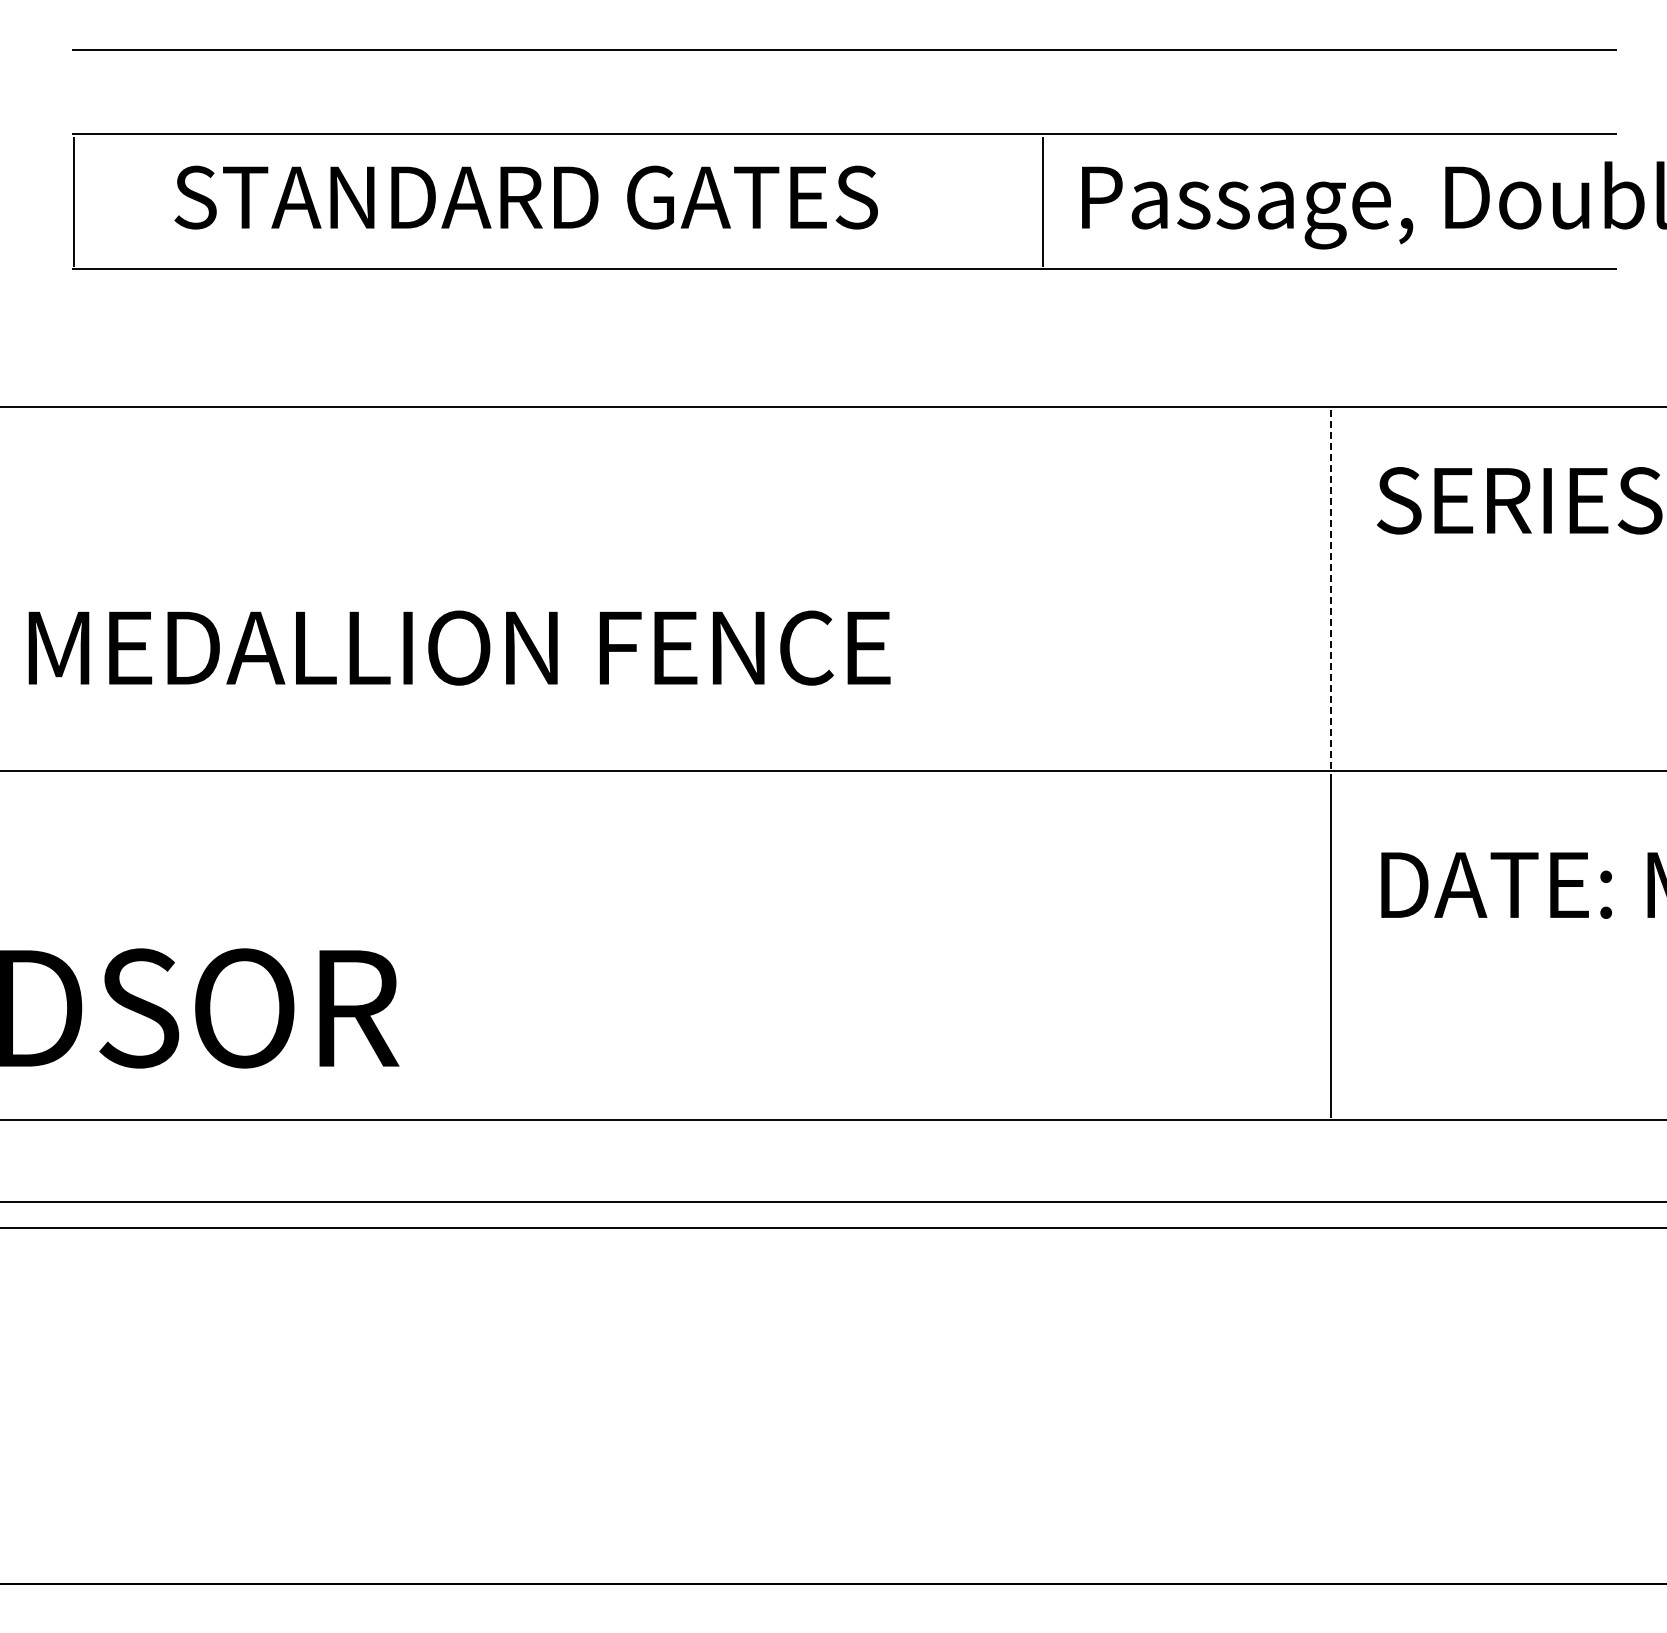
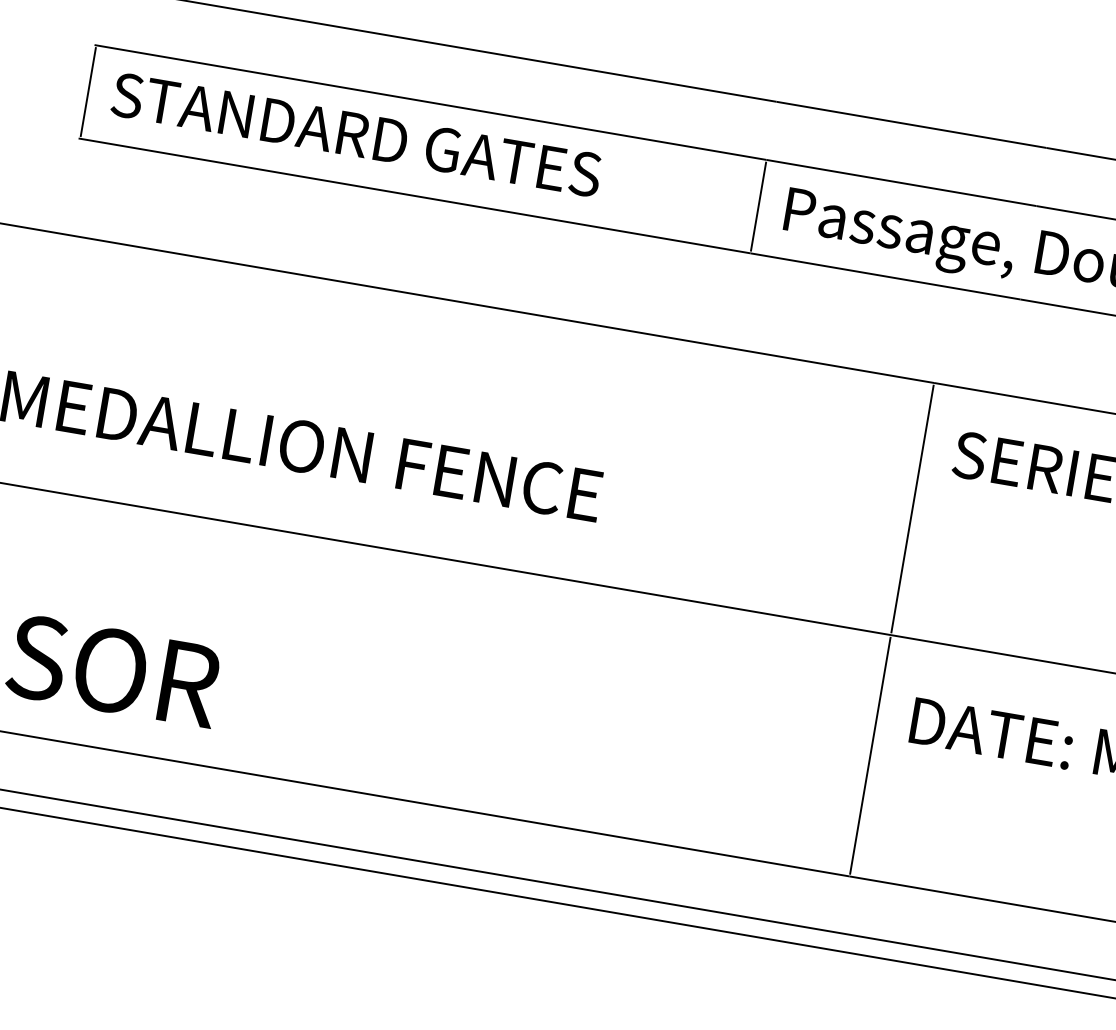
text: (525, 197) -> (356, 134), moved
line: (1331, 589) -> (912, 509), dashed -> solid

